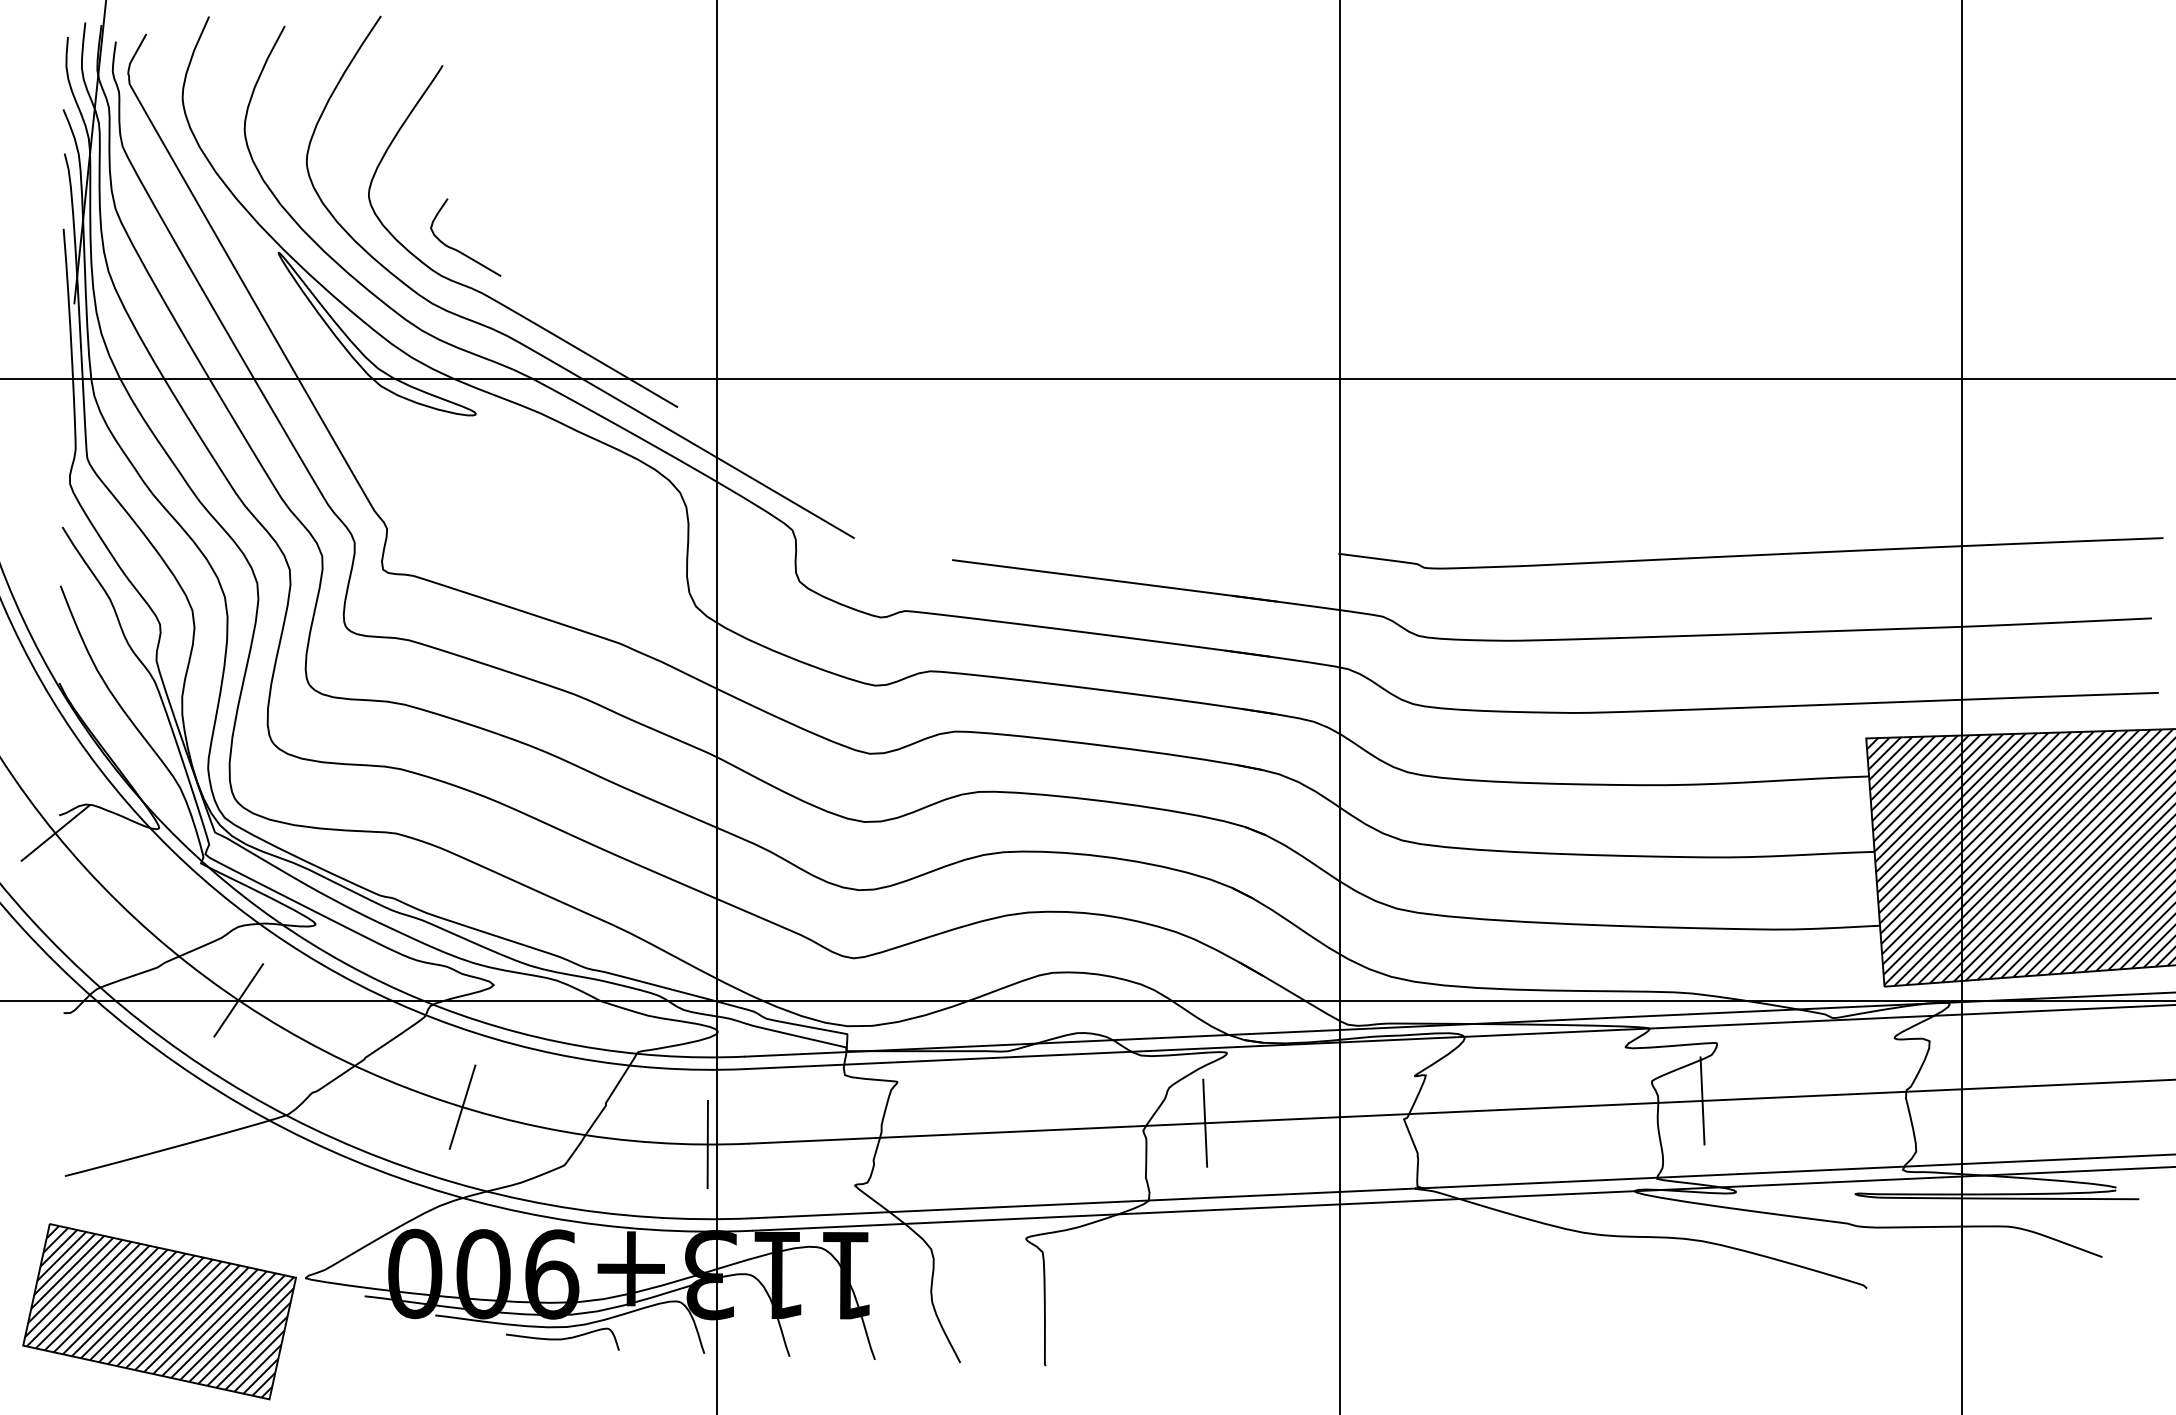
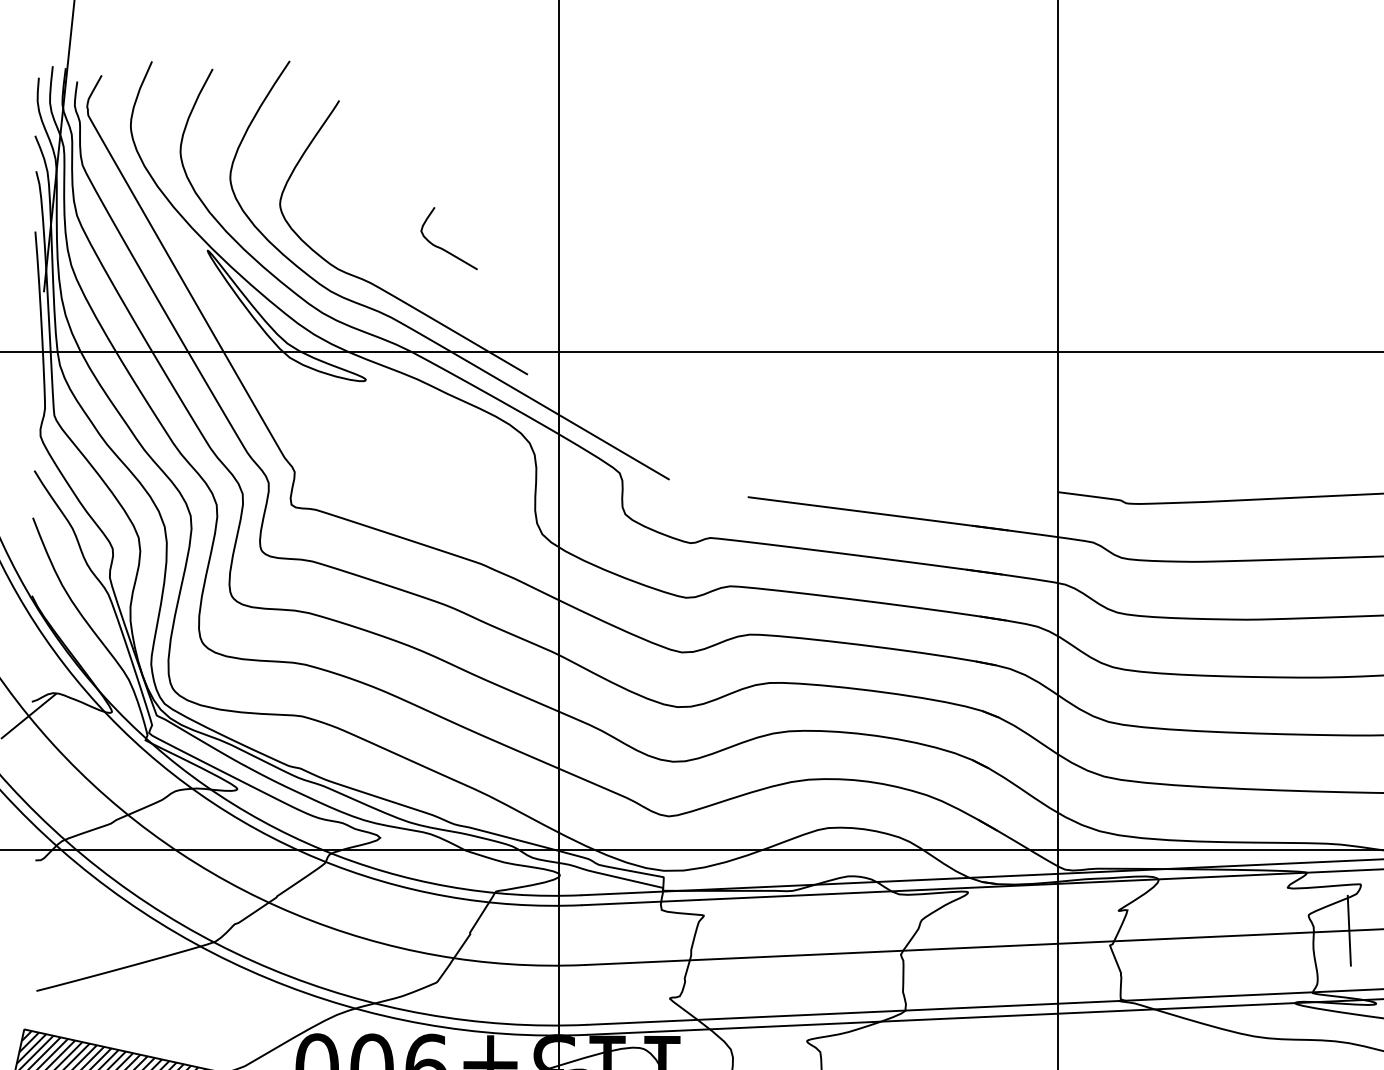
curve: (459, 250) -> (444, 248), moved
line: (238, 1000) -> (175, 850), removed
line: (462, 1106) -> (355, 935), removed
line: (1205, 1122) -> (950, 948), removed
line: (707, 1144) -> (551, 965), removed

